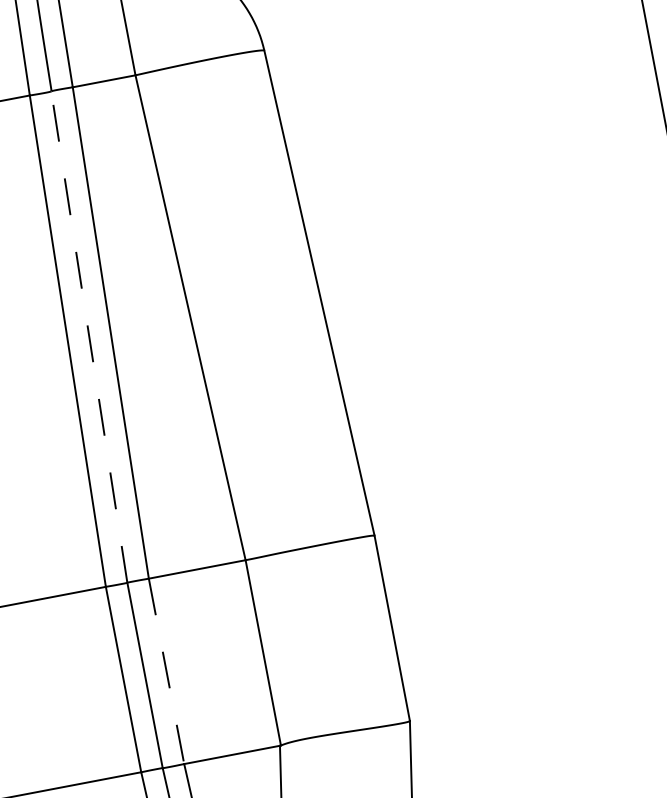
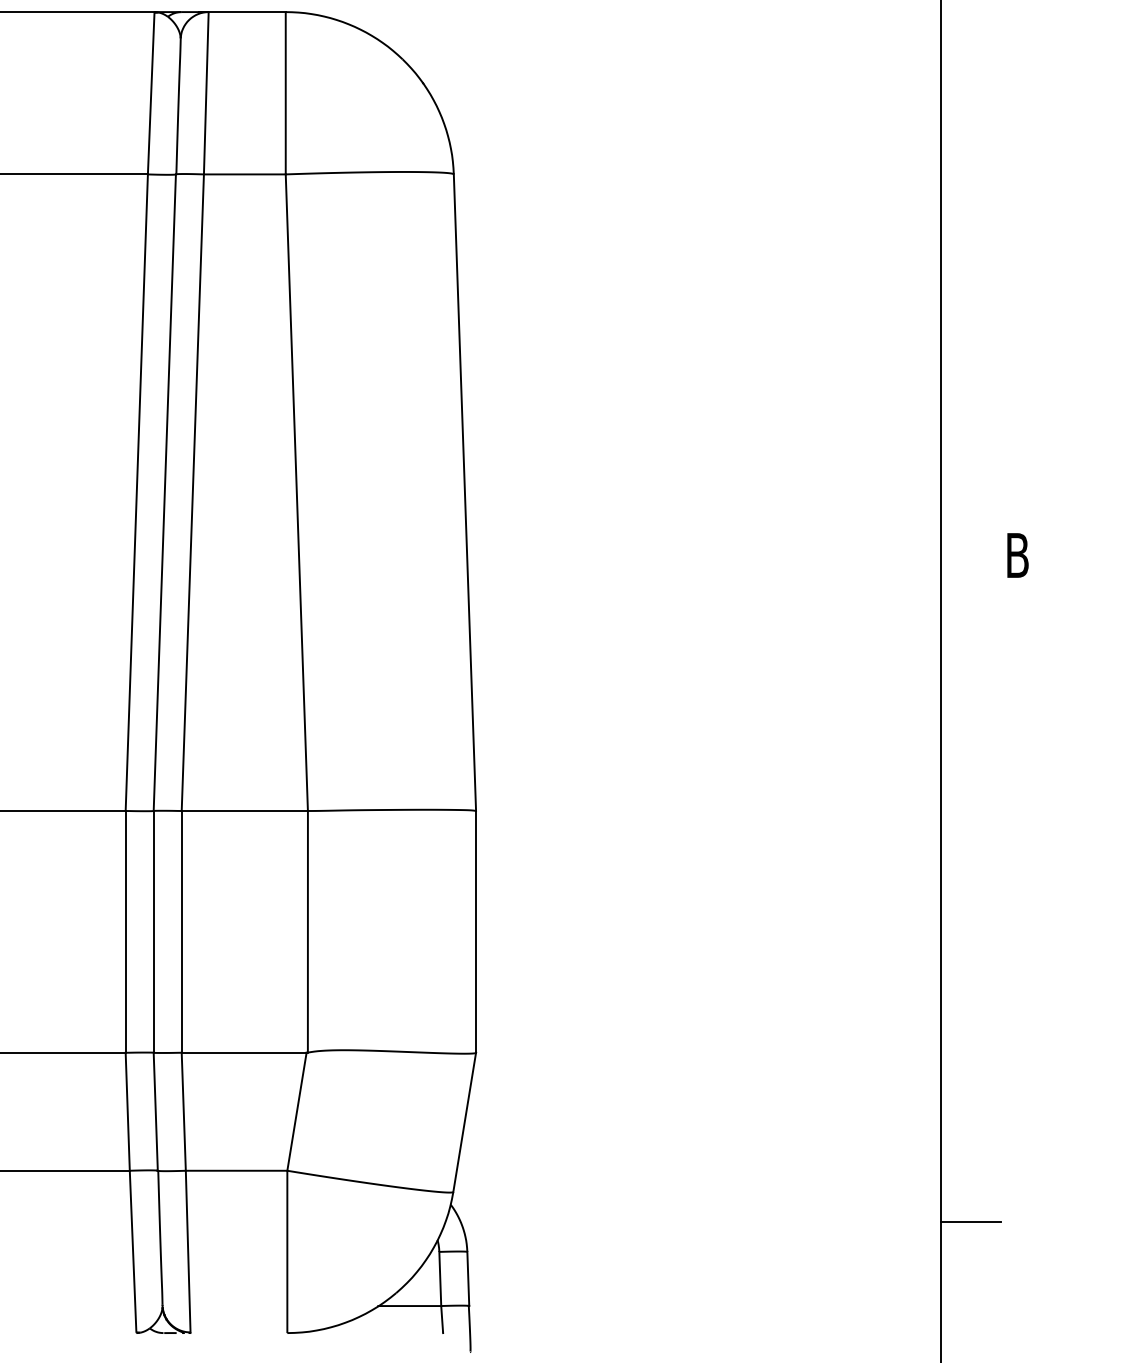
line: (89, 336) -> (164, 492), dashed -> solid
line: (166, 671) -> (181, 931), dashed -> solid

